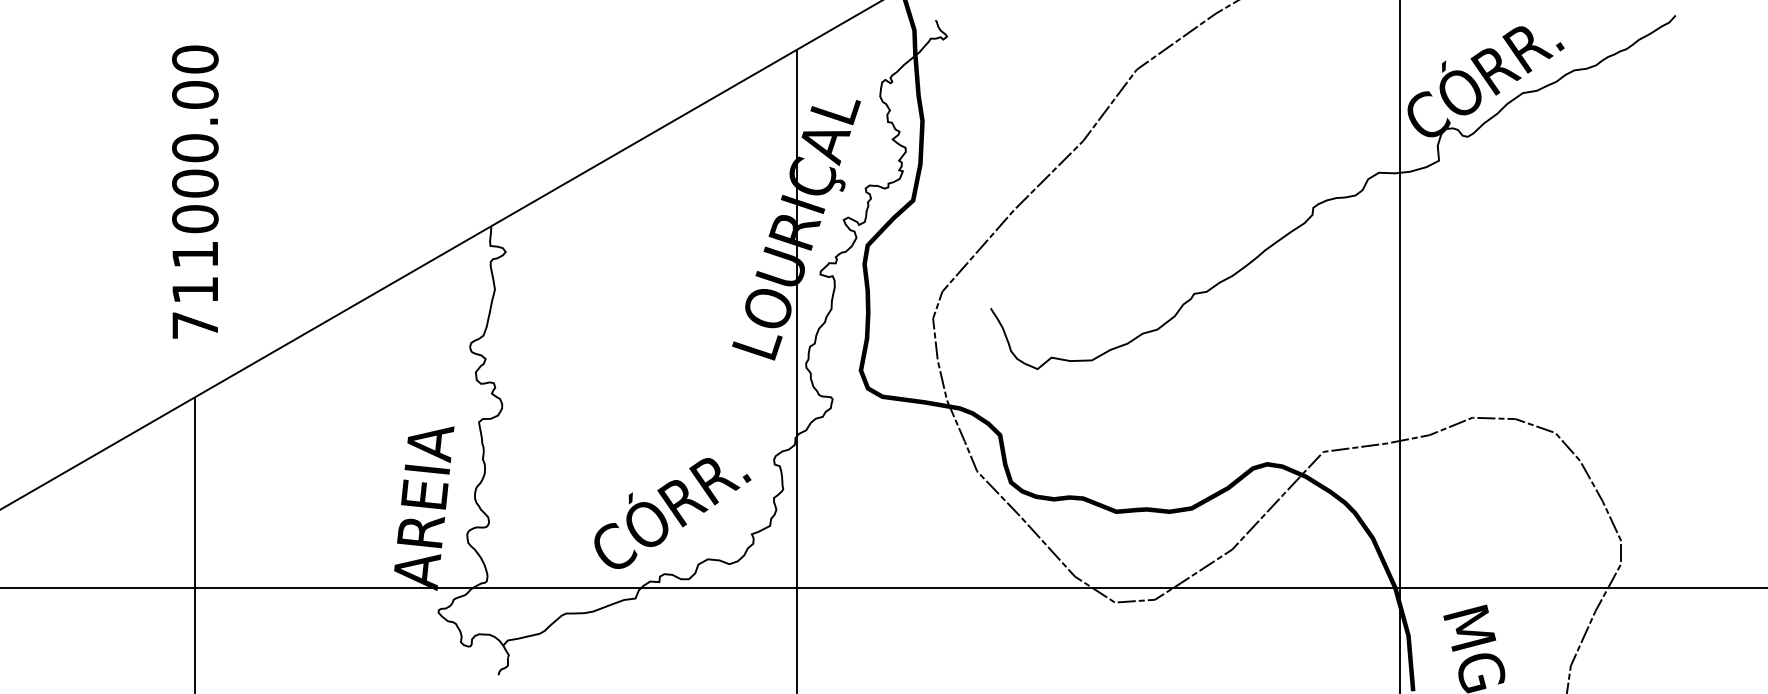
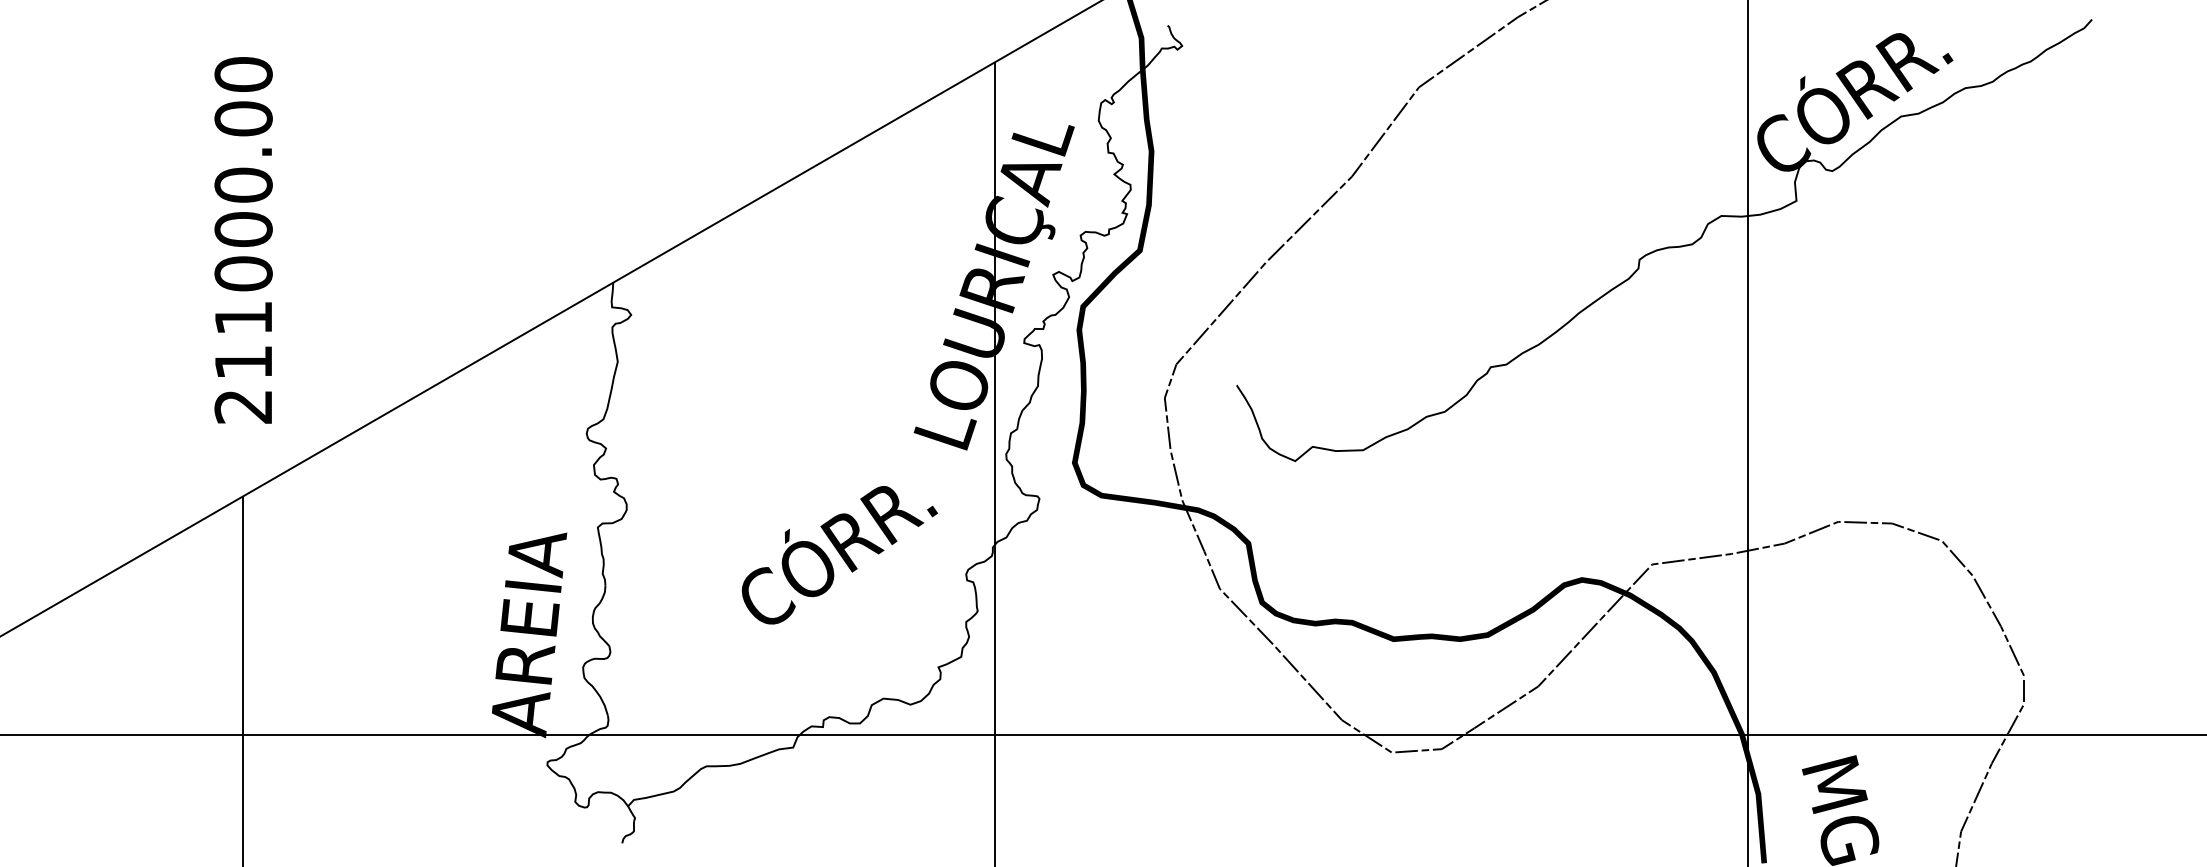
text: (194, 325) -> (242, 406), 711000.00 -> 211000.00
text: (672, 513) -> (839, 555), moved

